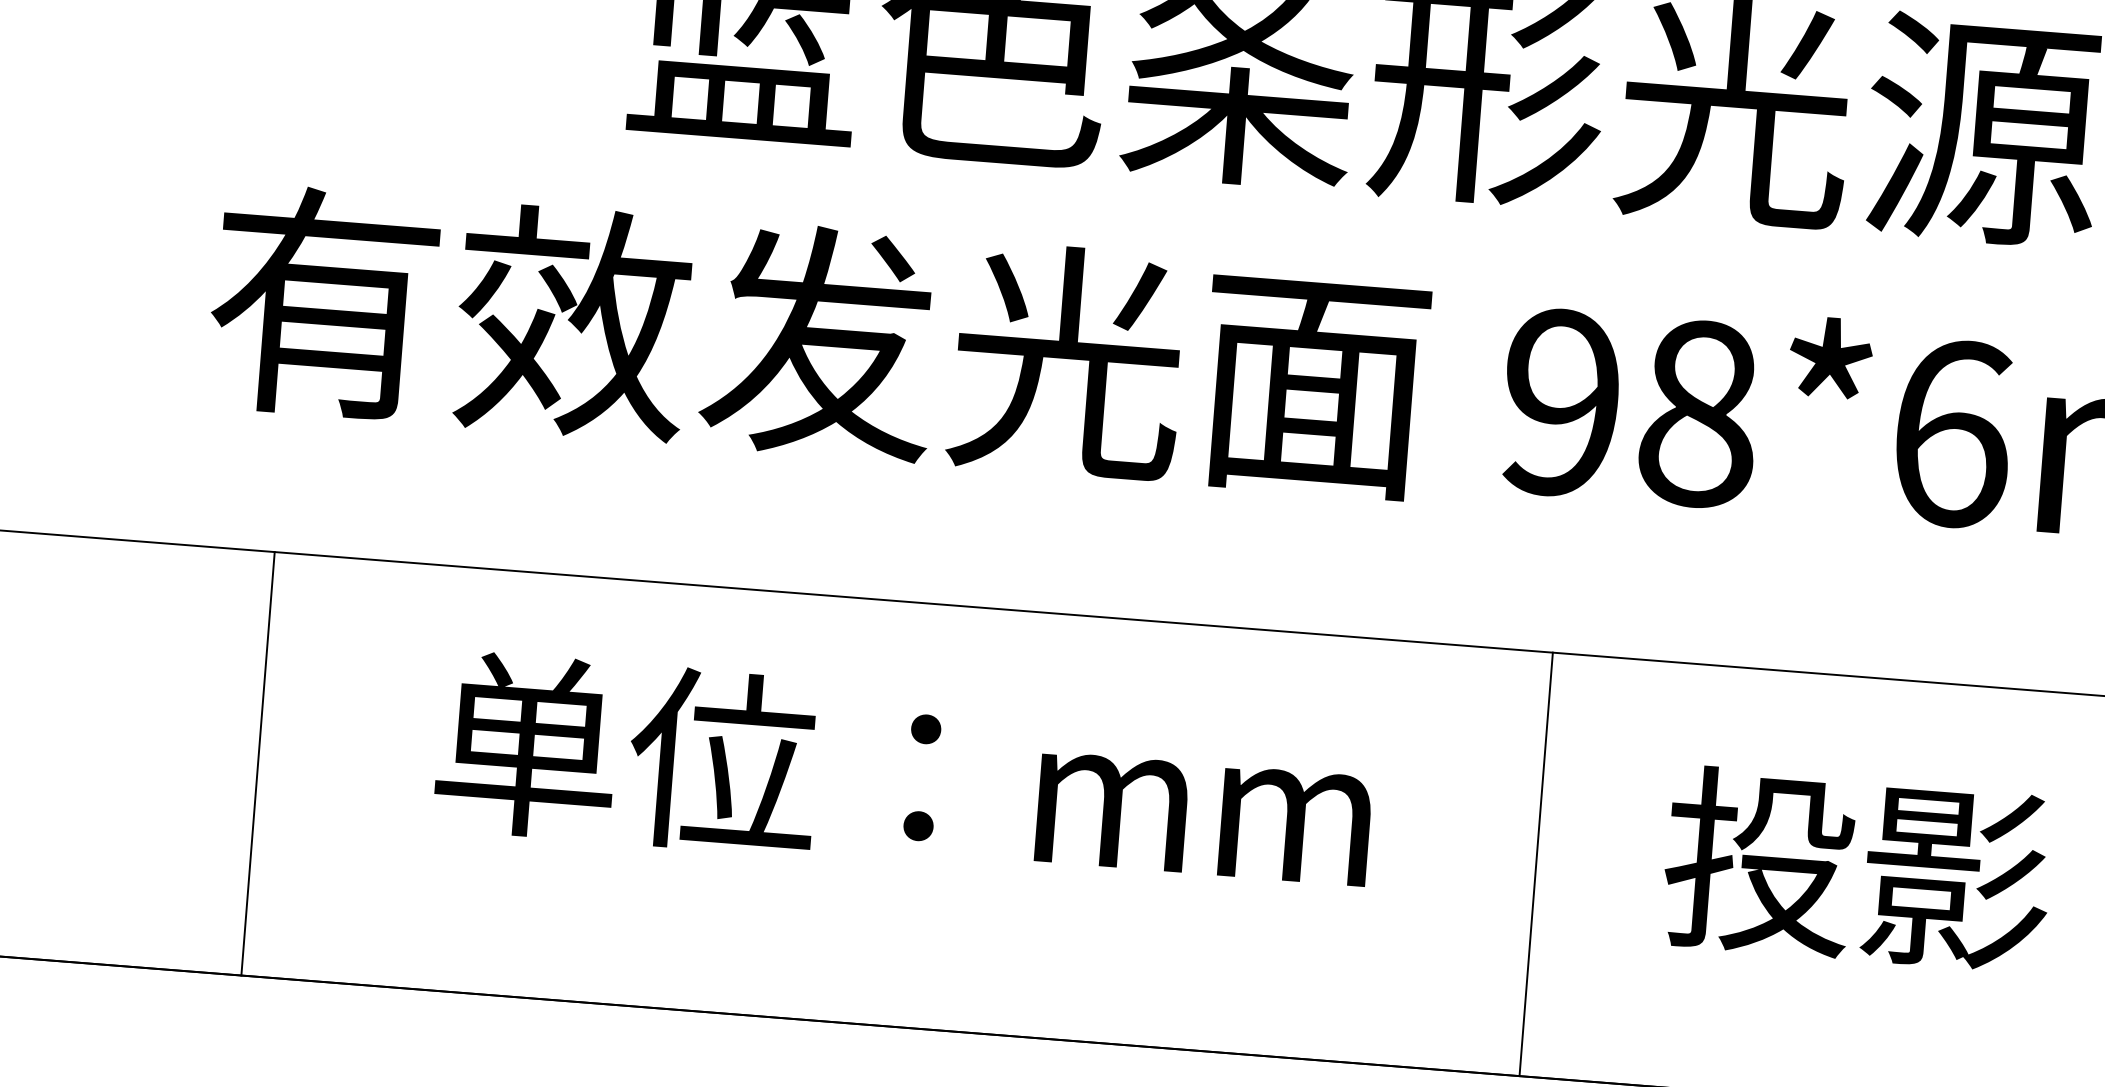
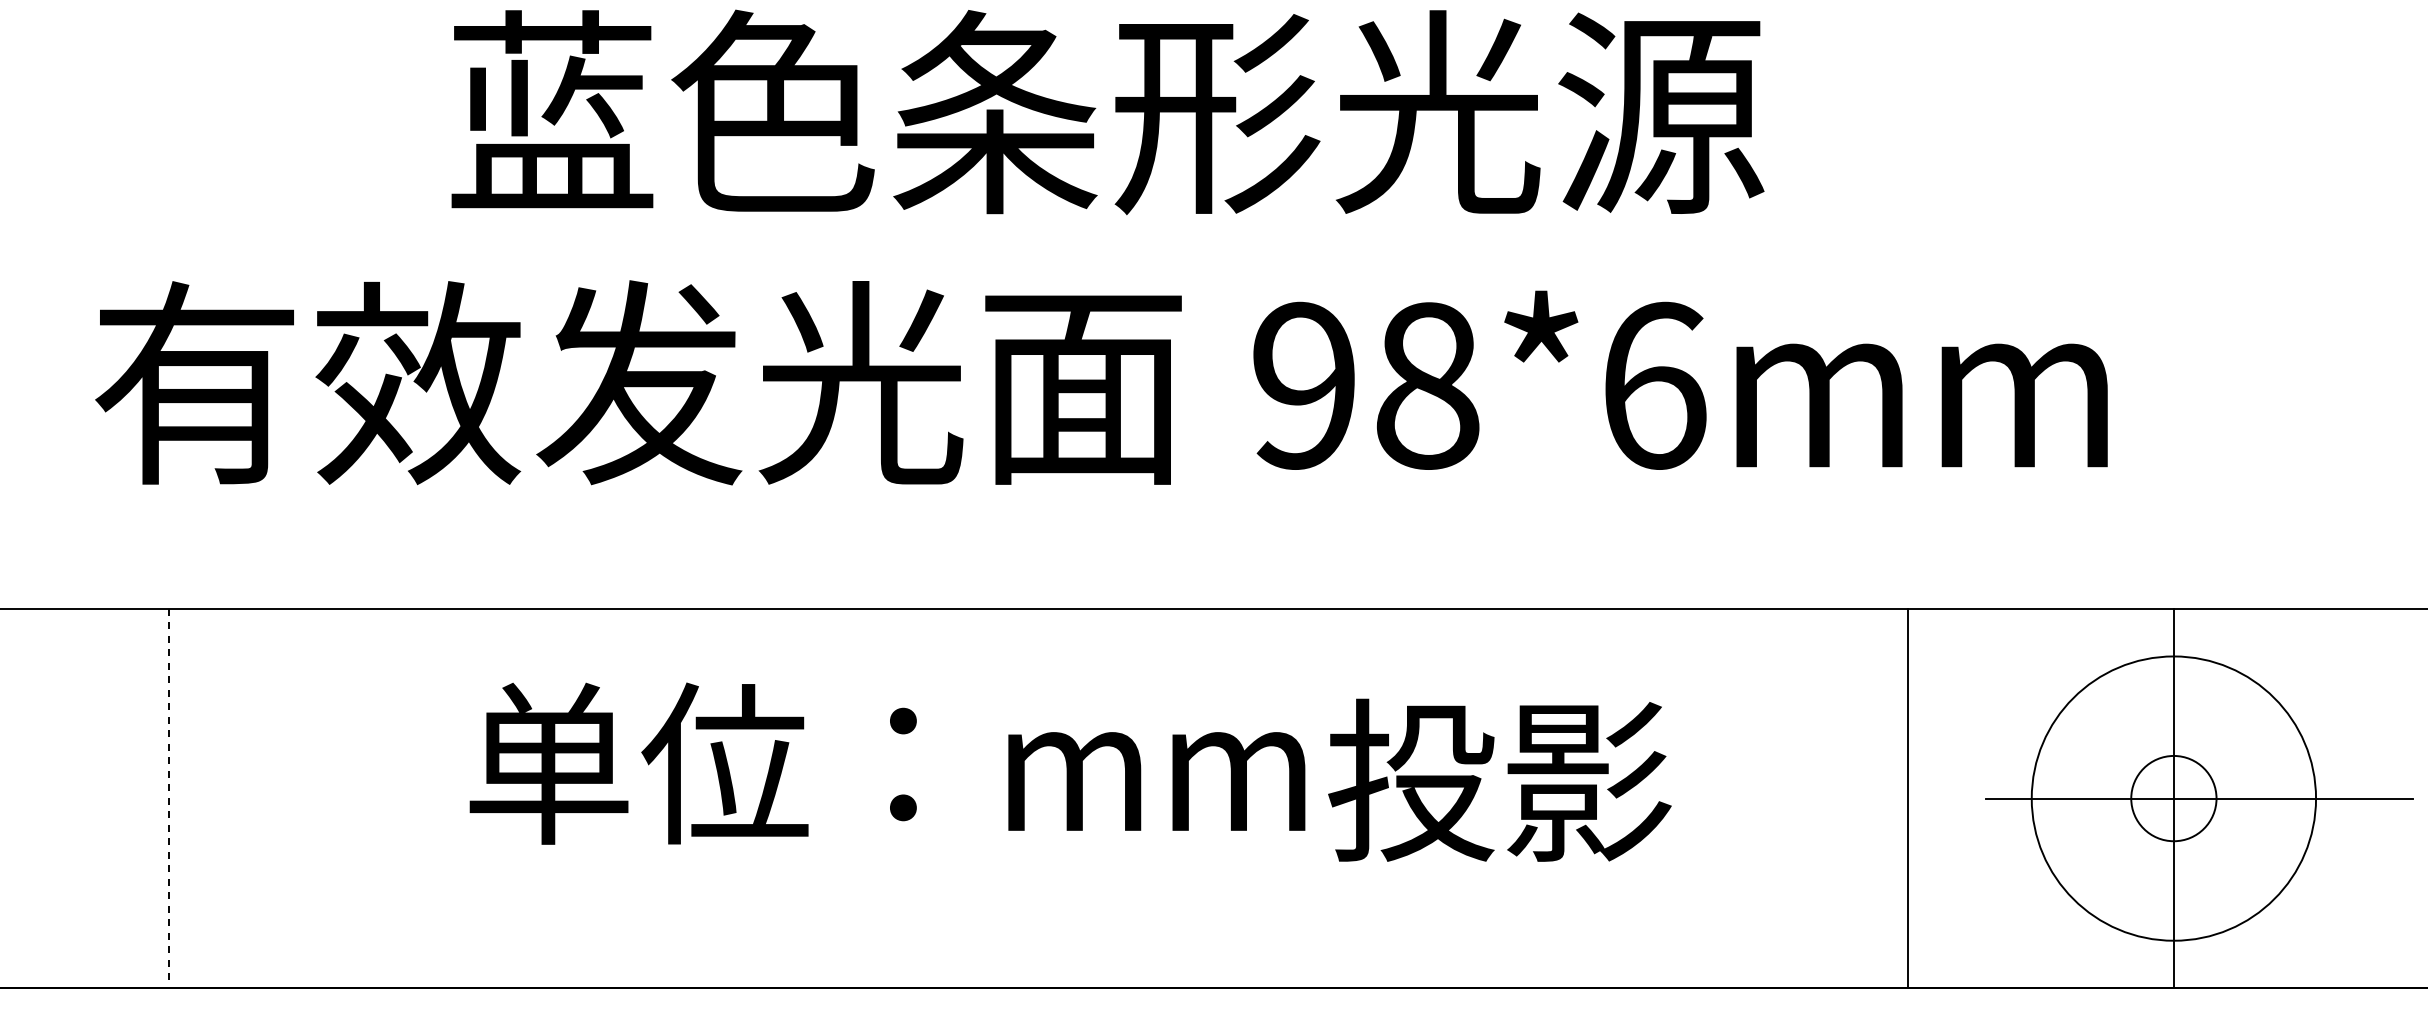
line: (257, 763) -> (168, 798), solid -> dashed
text: (904, 775) -> (887, 763), moved
line: (1536, 864) -> (1314, 798), removed
text: (1857, 868) -> (1499, 779), moved

